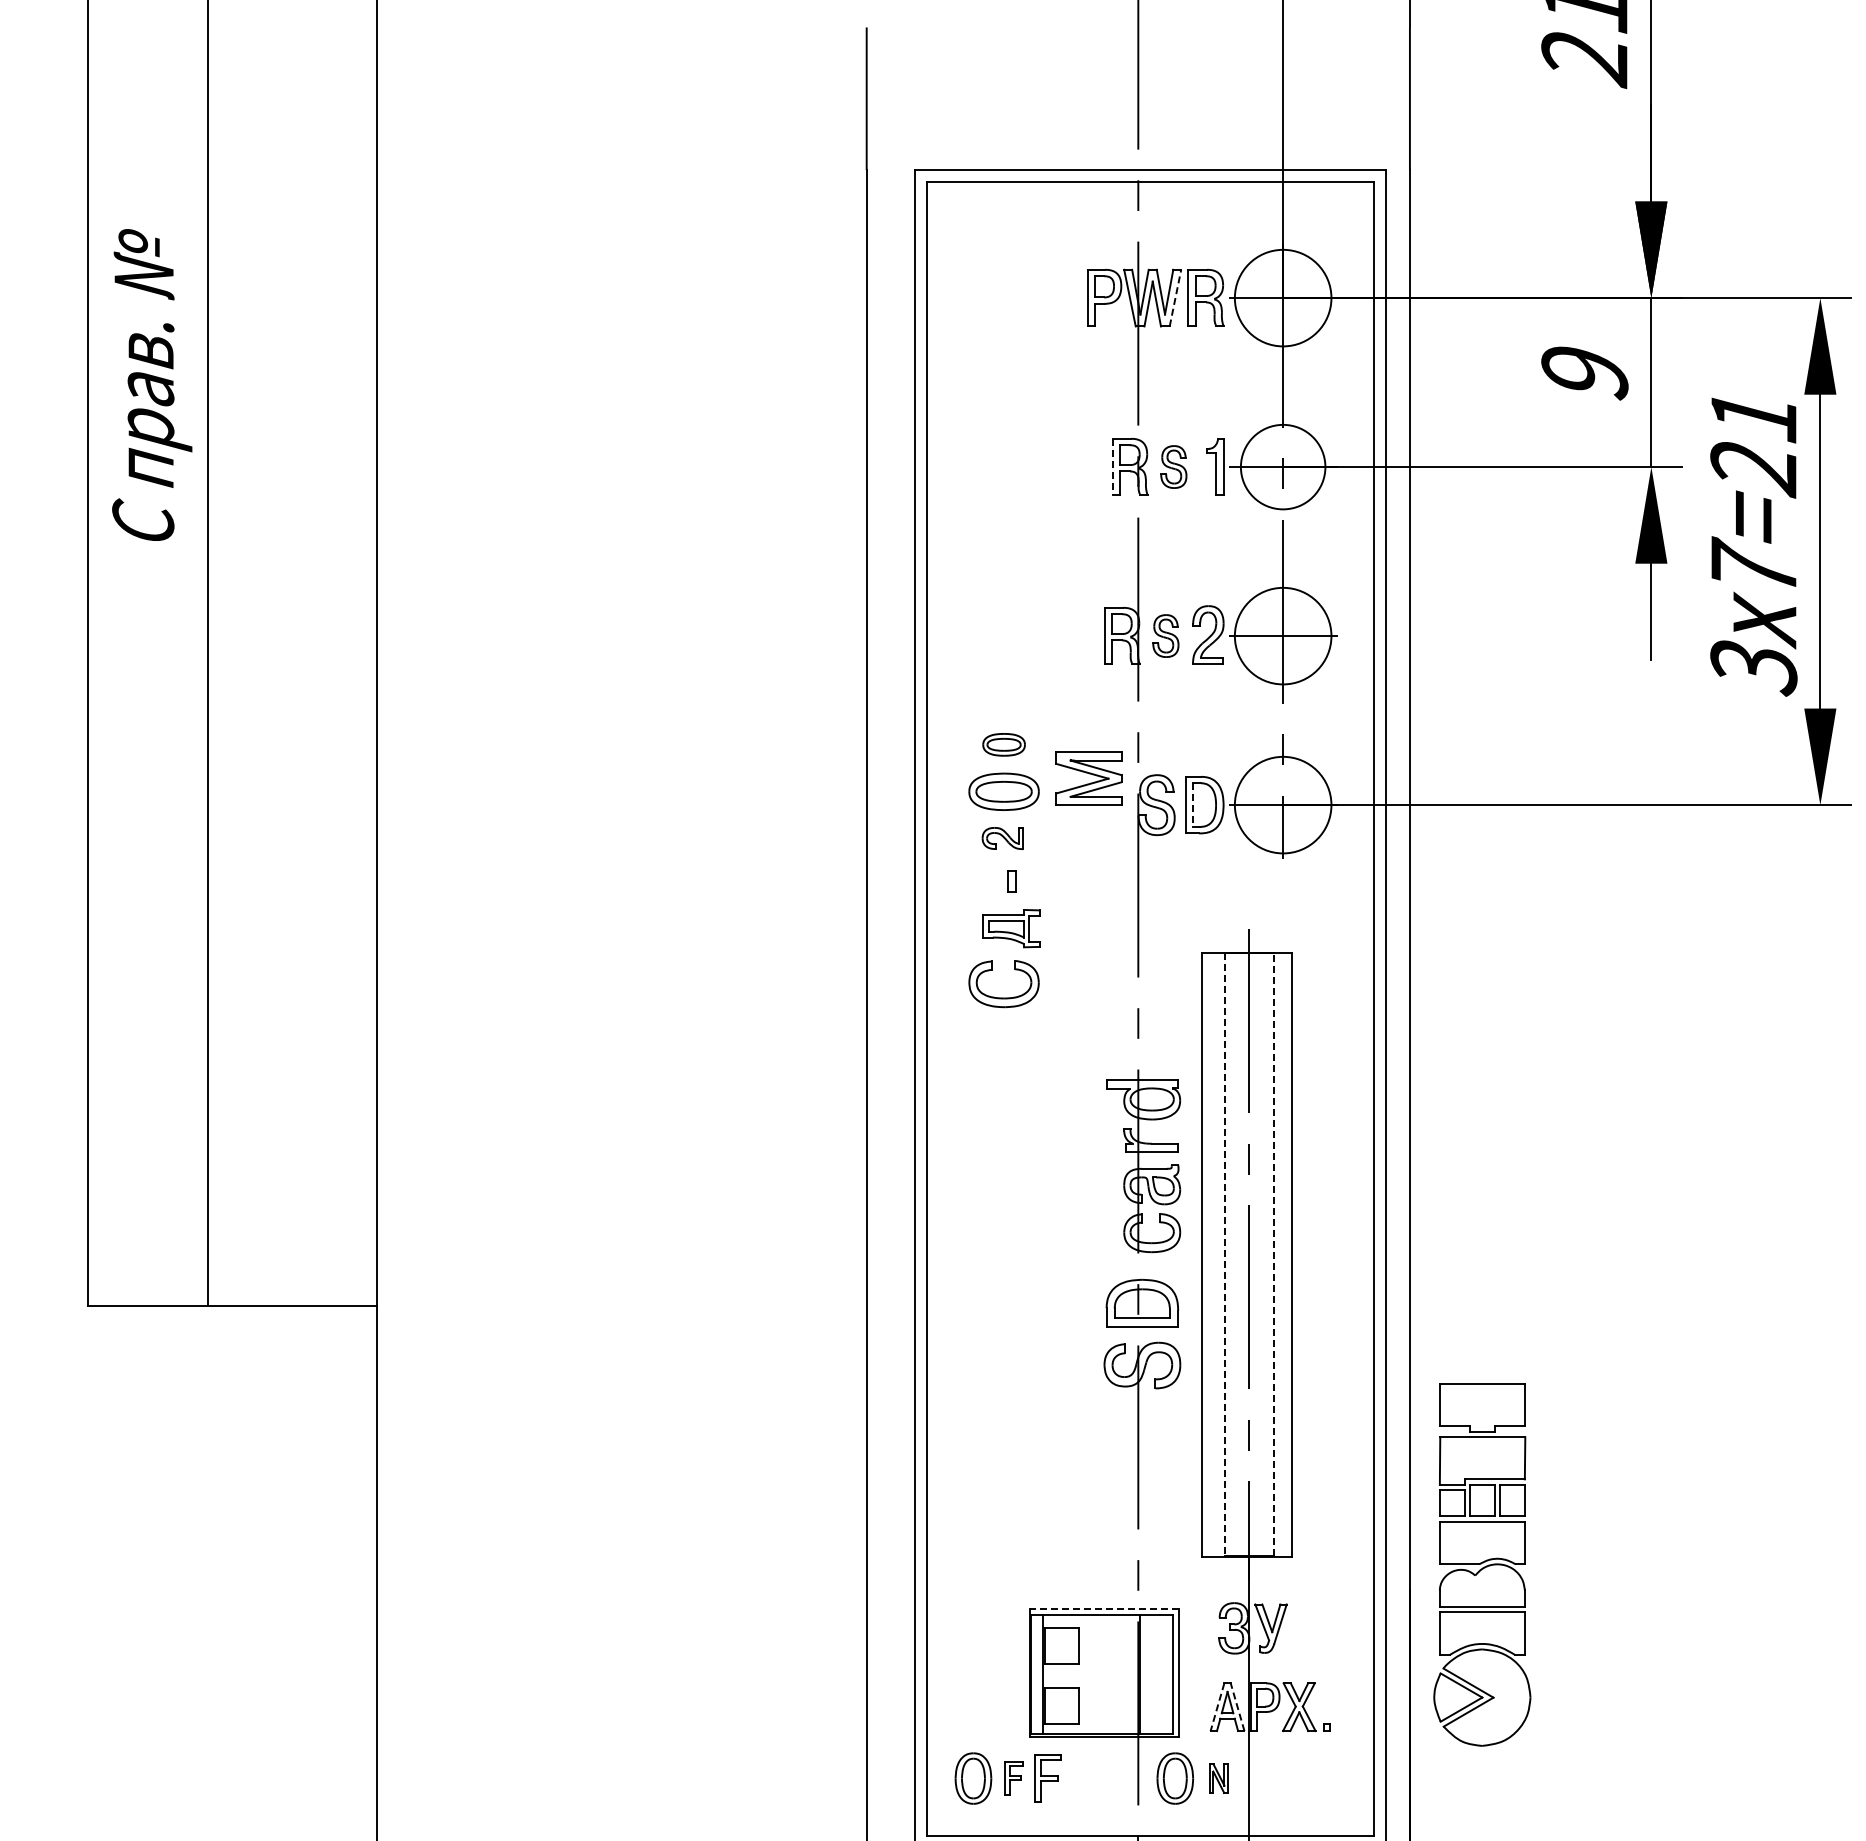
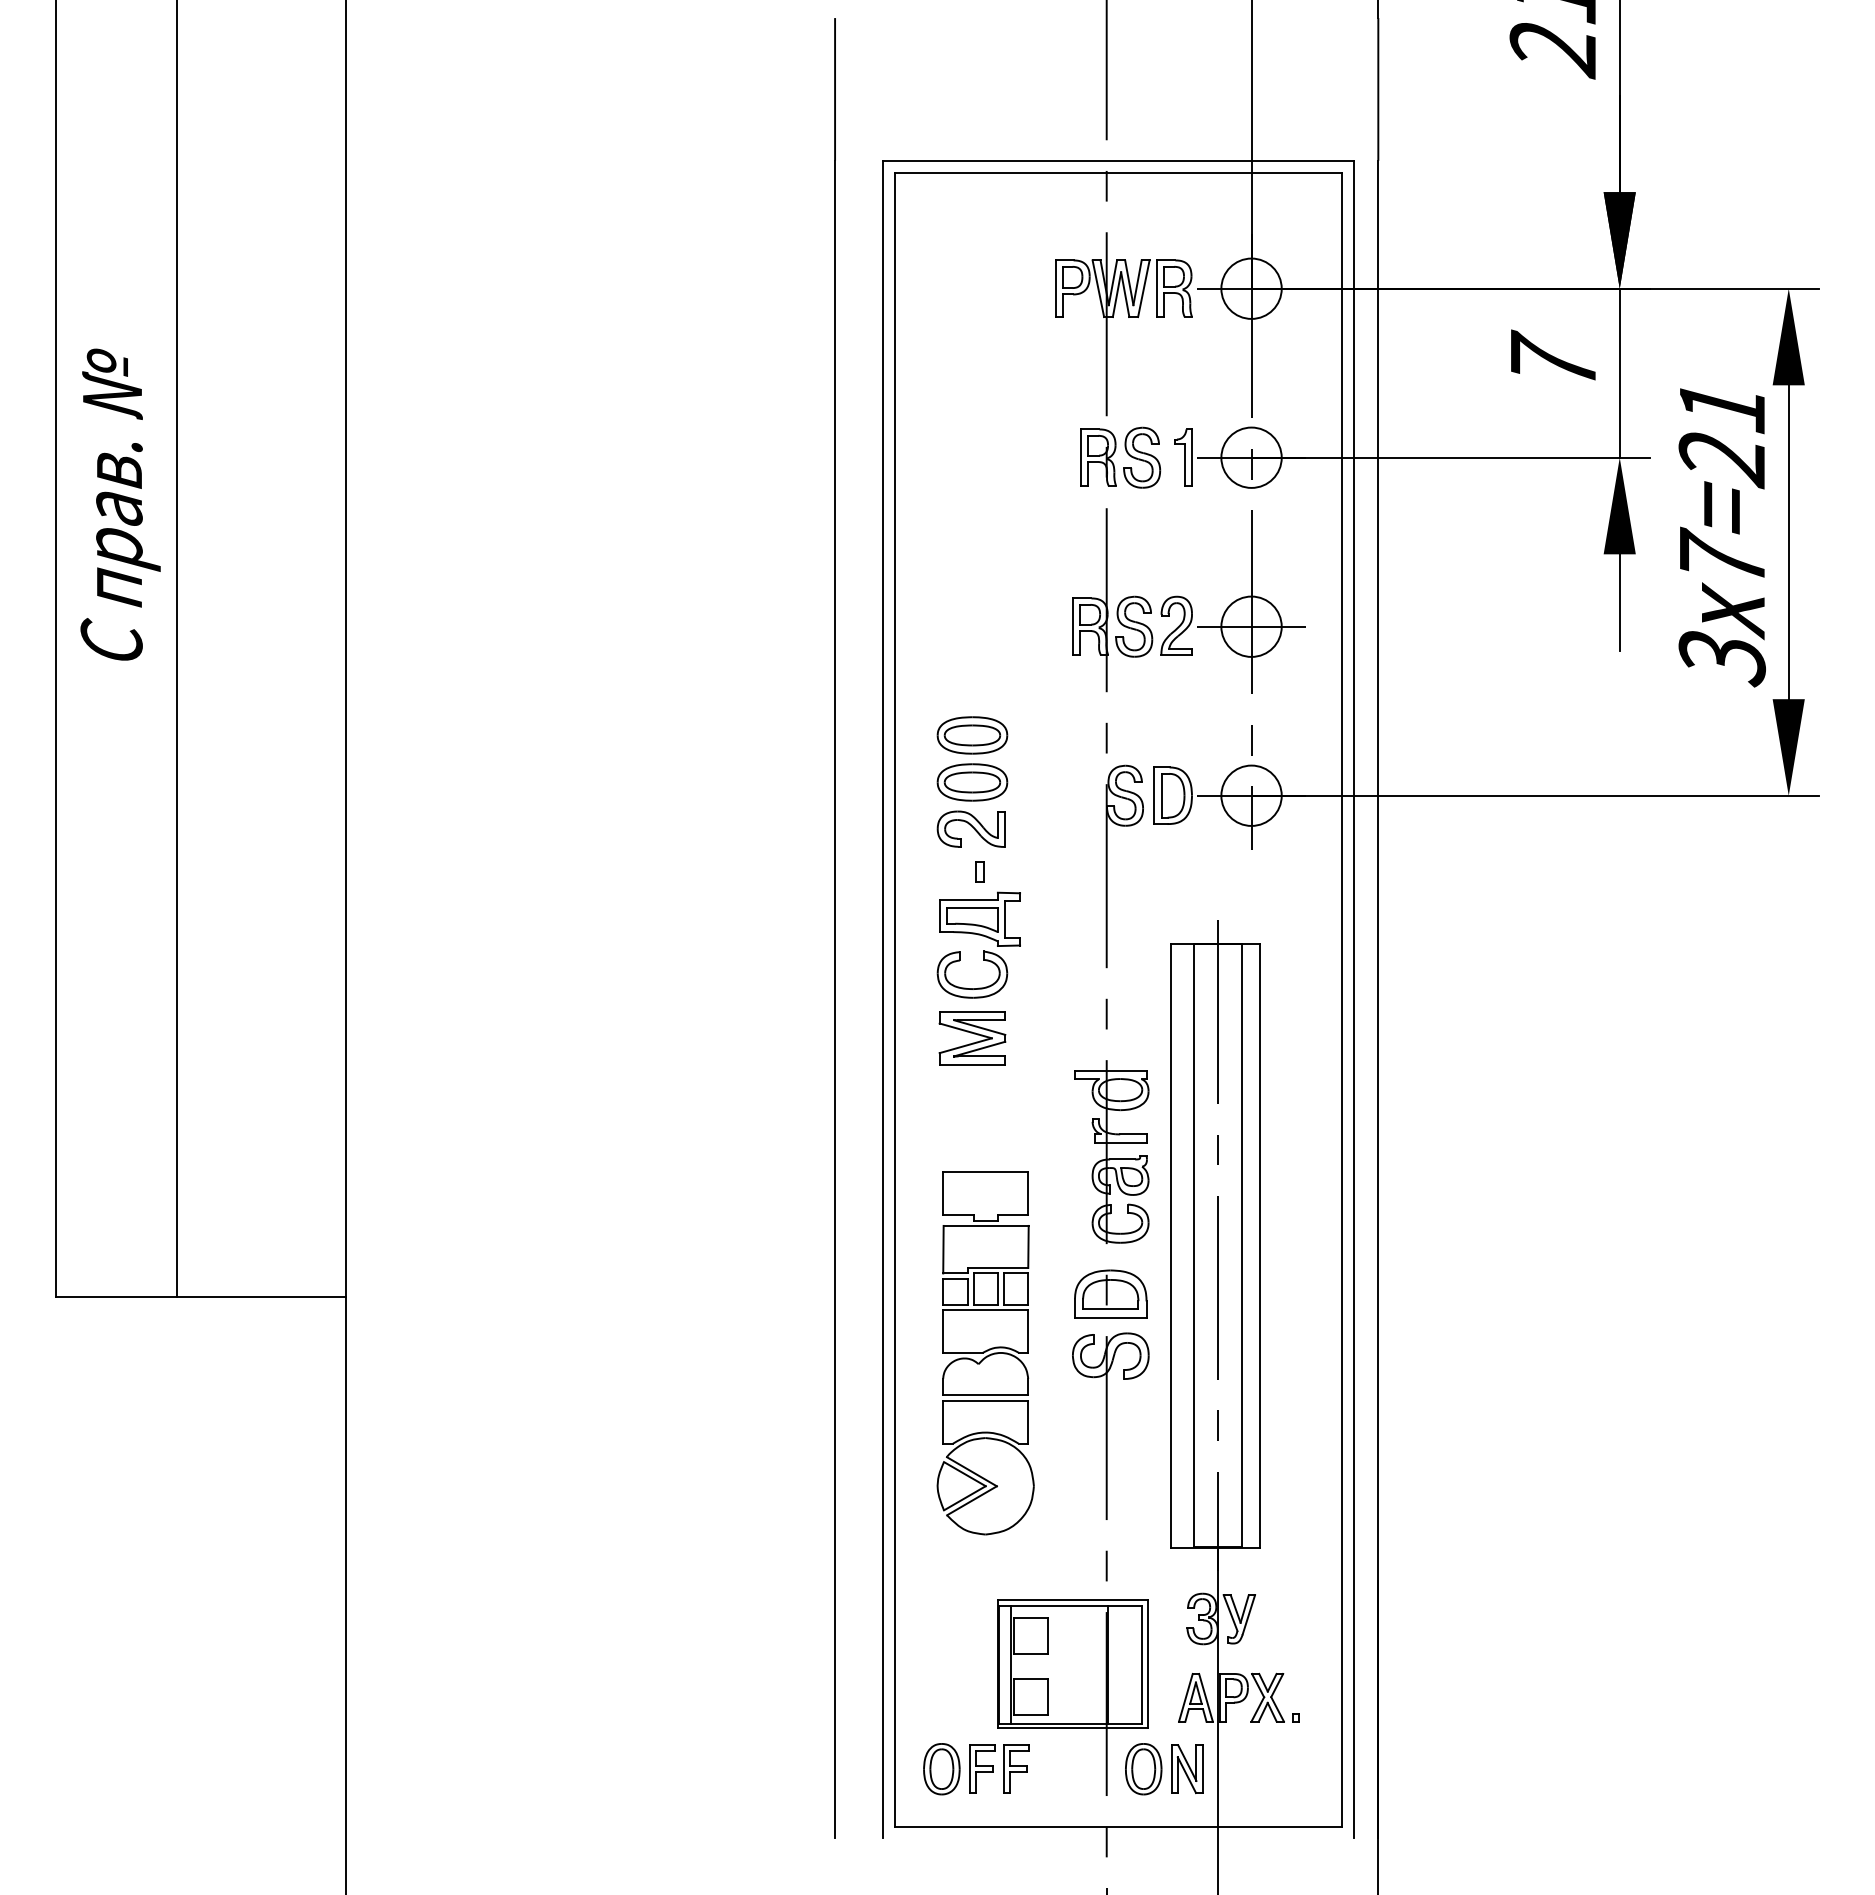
line: (1175, 297) -> (1143, 288), dashed -> solid
circle: (1283, 297) -> (1251, 288), size x0.62
text: (1585, 369) -> (1553, 360), 9 -> 7
text: (152, 384) -> (120, 504), moved
part: (1174, 466) -> (1142, 457), size x1.43
circle: (1283, 466) -> (1251, 457), size x0.71
line: (1112, 467) -> (1080, 458), dashed -> solid
part: (1166, 635) -> (1134, 626), size x1.43
circle: (1283, 635) -> (1251, 626), size x0.62
part: (1004, 744) -> (972, 735), size x1.67
part: (1089, 778) -> (972, 1038), moved
line: (1193, 804) -> (1161, 795), dashed -> solid
circle: (1283, 804) -> (1251, 795), size x0.62
part: (1002, 837) -> (970, 828), size x1.67
part: (1011, 927) -> (979, 918), size x1.43
line: (1273, 1253) -> (1241, 1244), dashed -> solid
line: (1225, 1254) -> (1193, 1245), dashed -> solid
part: (1482, 1564) -> (985, 1353), moved
line: (1104, 1608) -> (1072, 1599), dashed -> solid
line: (1217, 1706) -> (1185, 1697), dashed -> solid
line: (1238, 1706) -> (1206, 1697), dashed -> solid
part: (1014, 1777) -> (982, 1768), size x1.43
part: (1219, 1778) -> (1187, 1769), size x1.67

